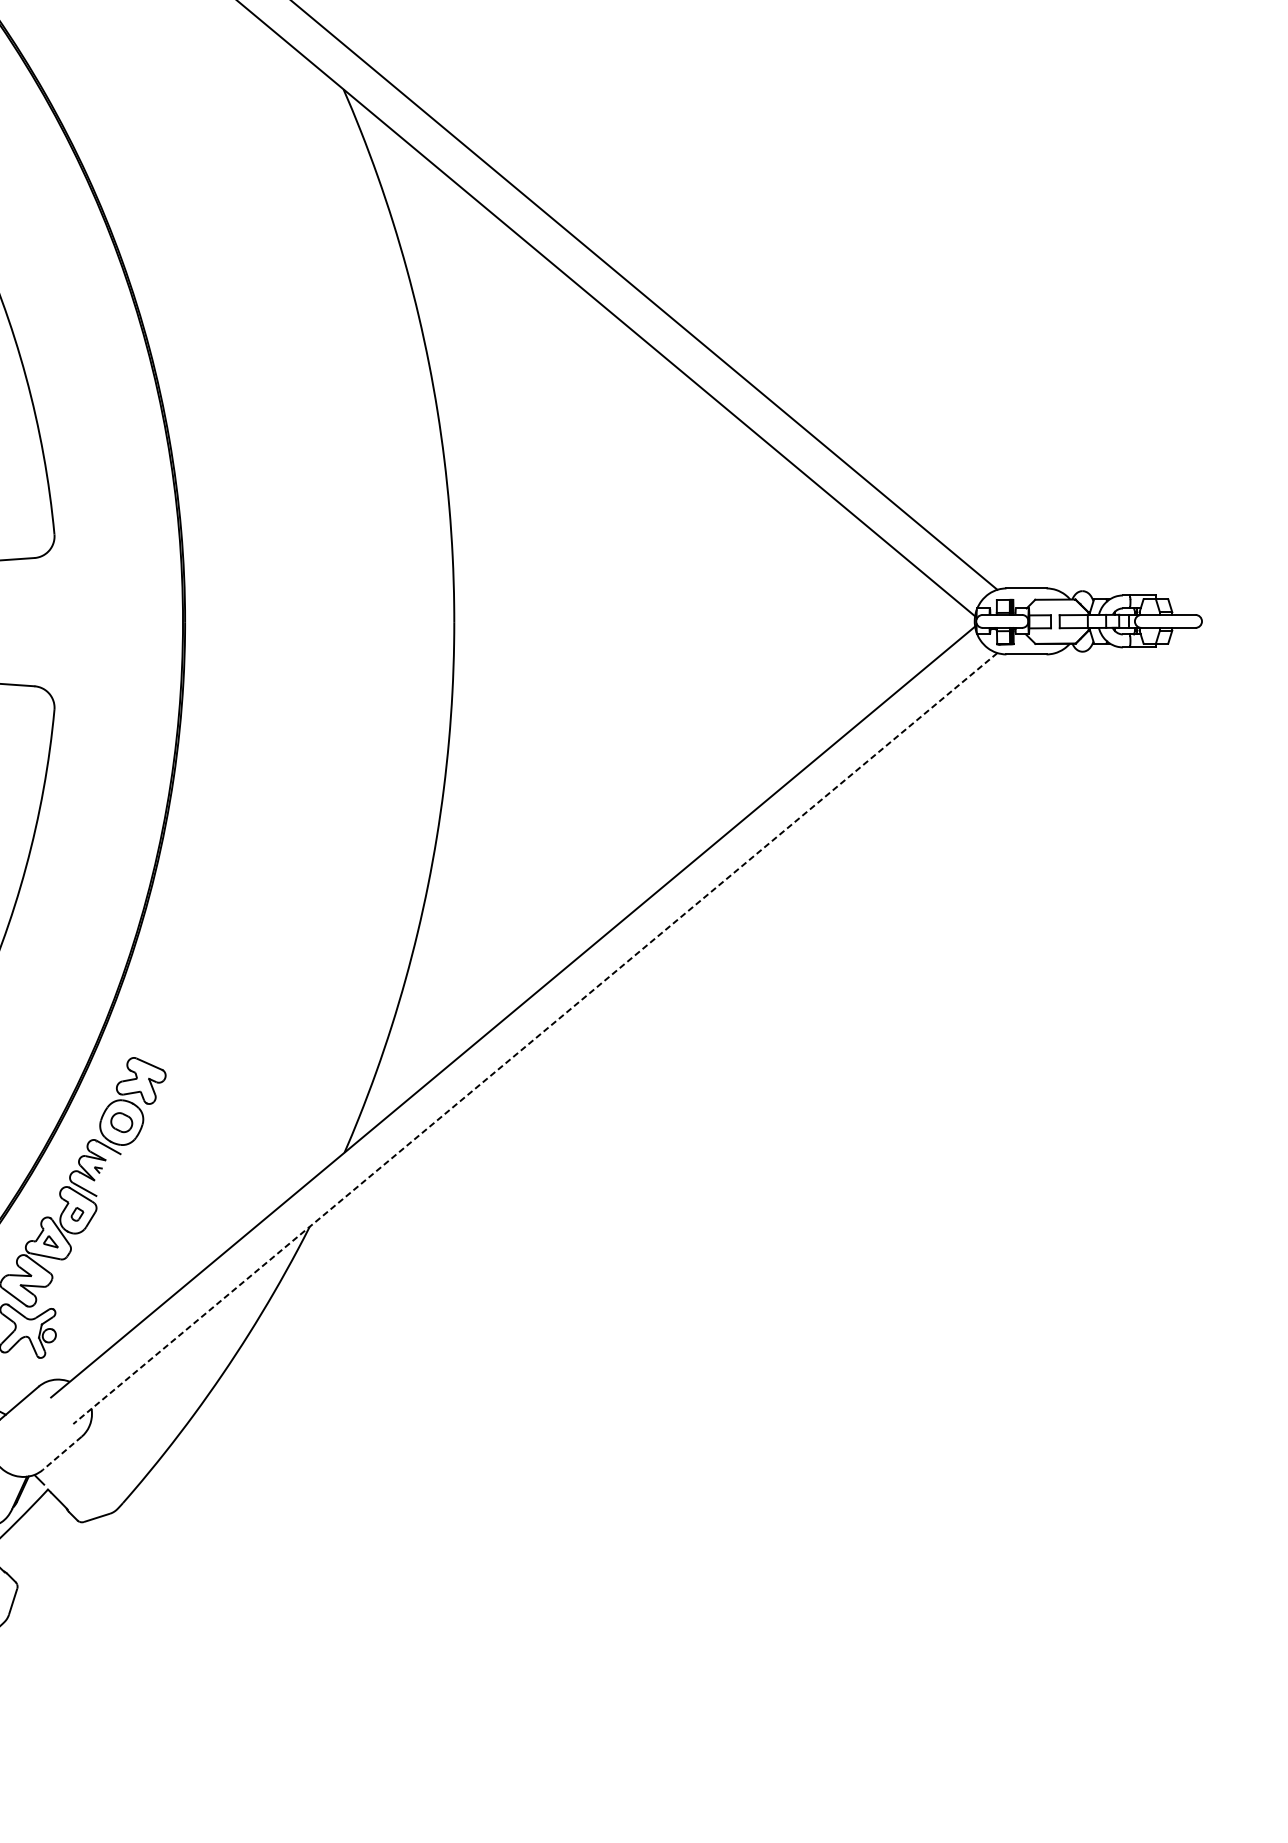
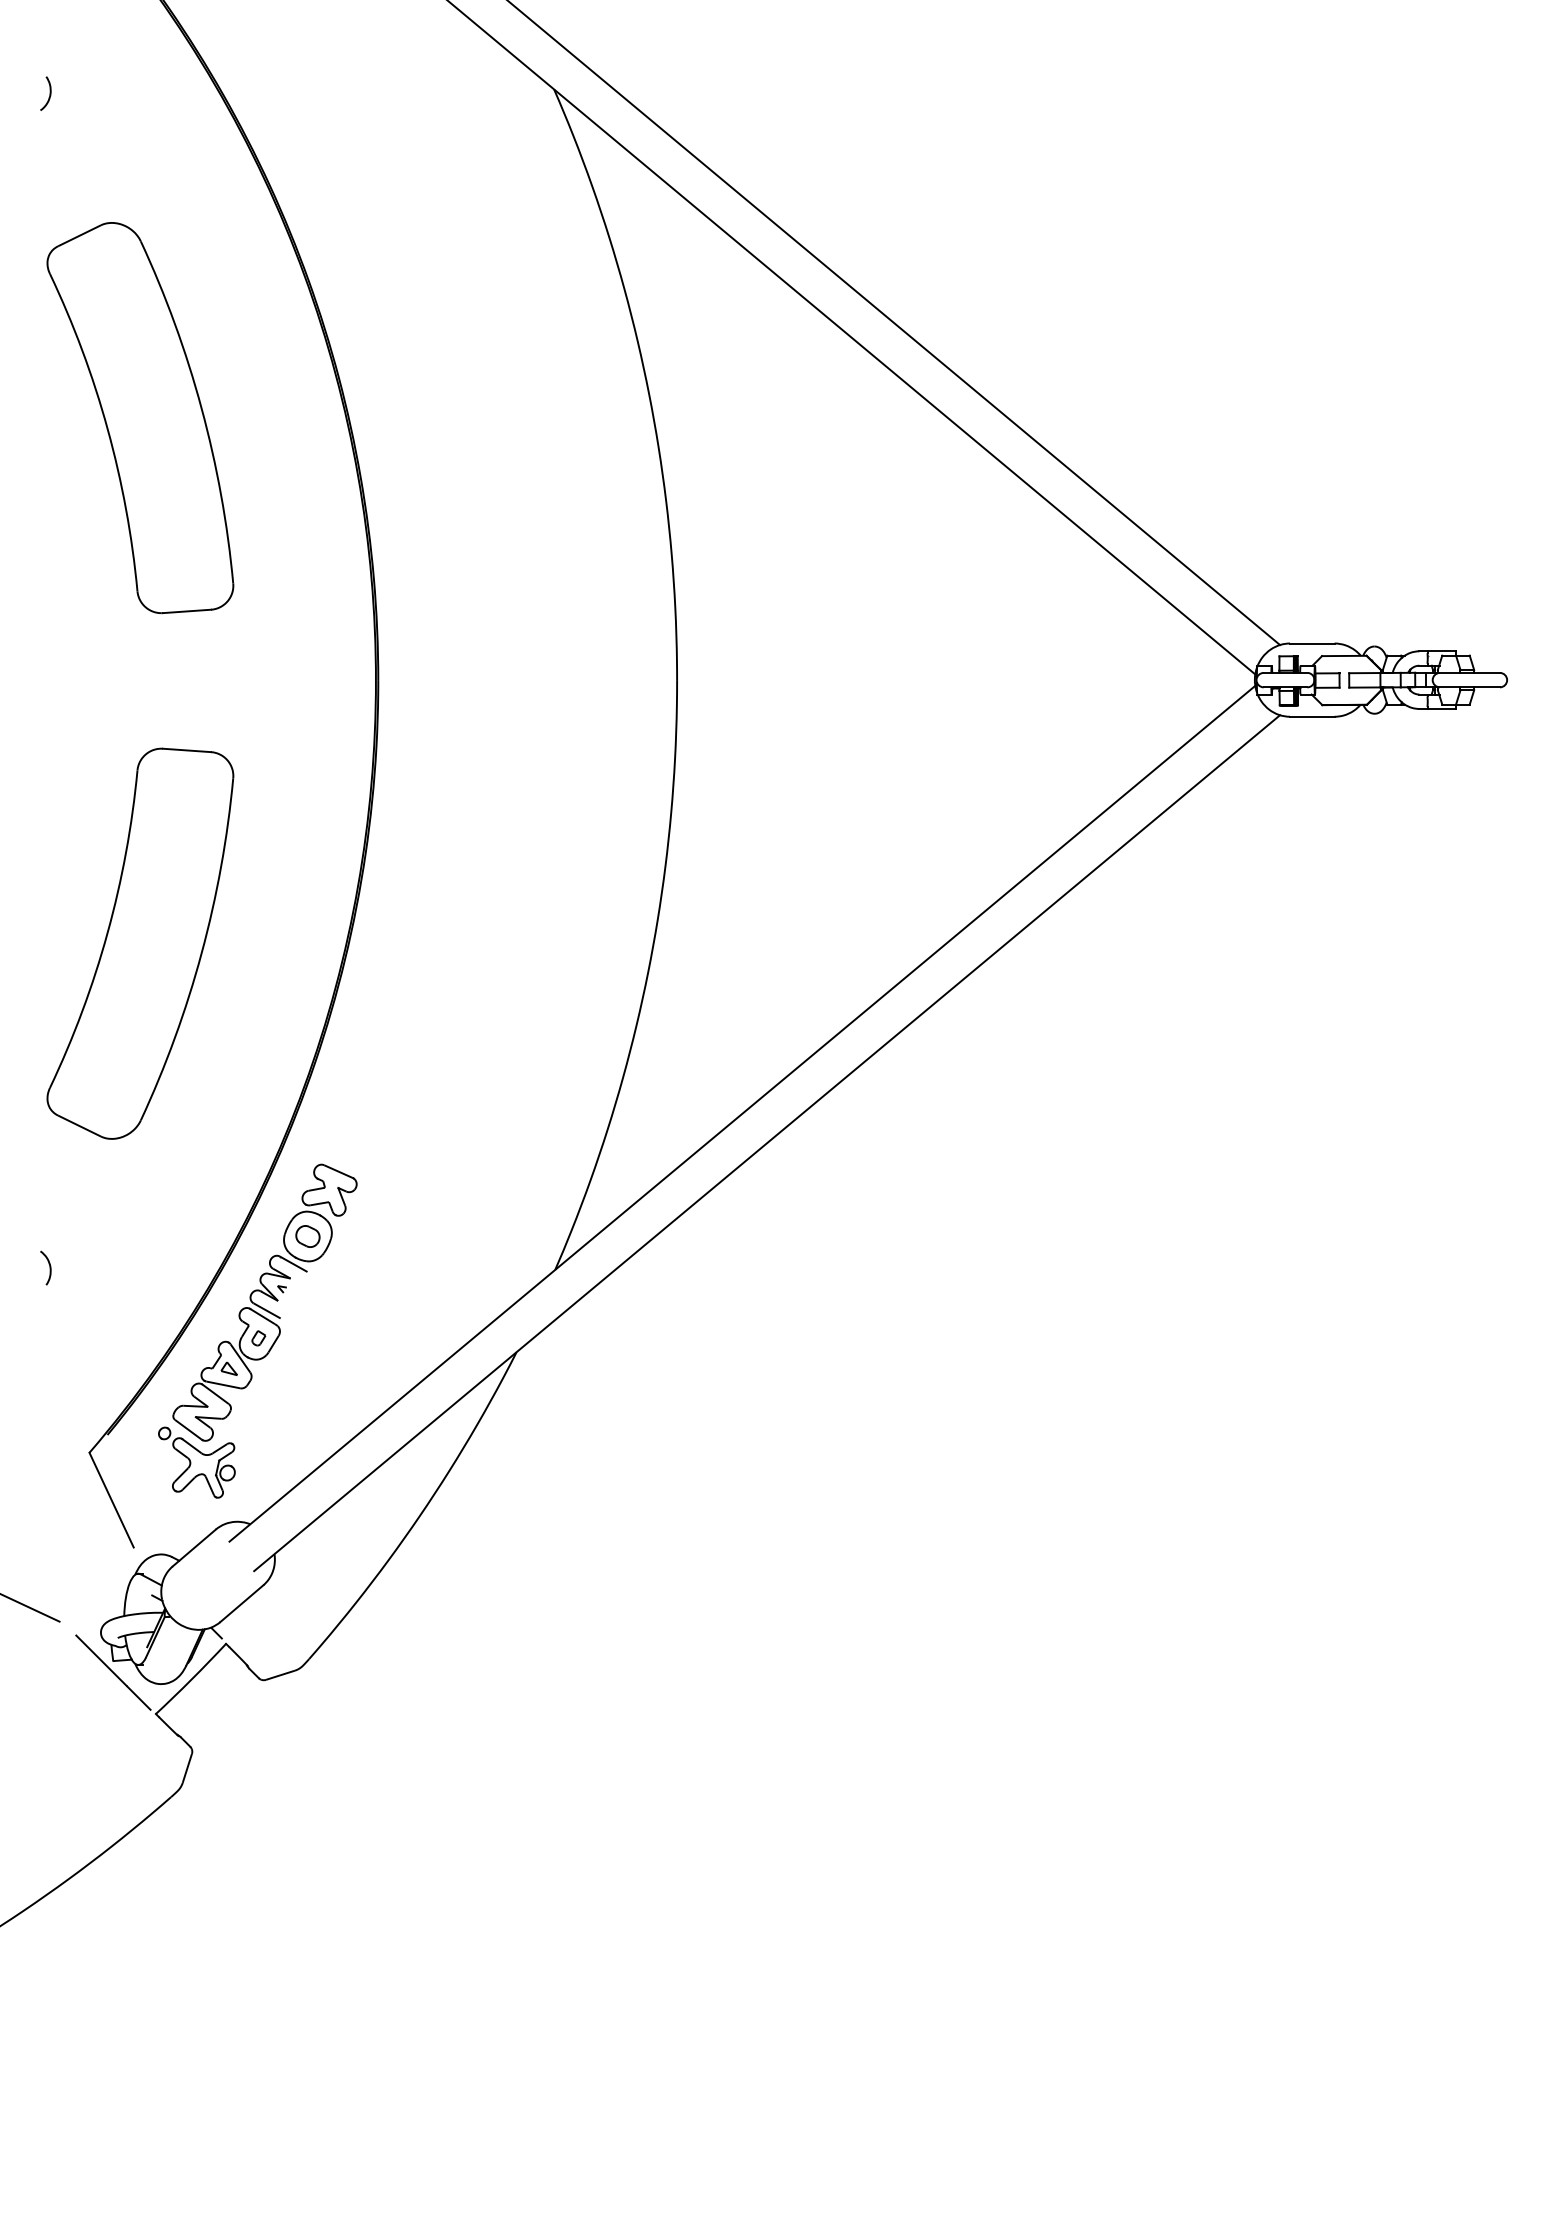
line: (534, 1038) -> (766, 1143), dashed -> solid
line: (61, 1454) -> (241, 1604), dashed -> solid

